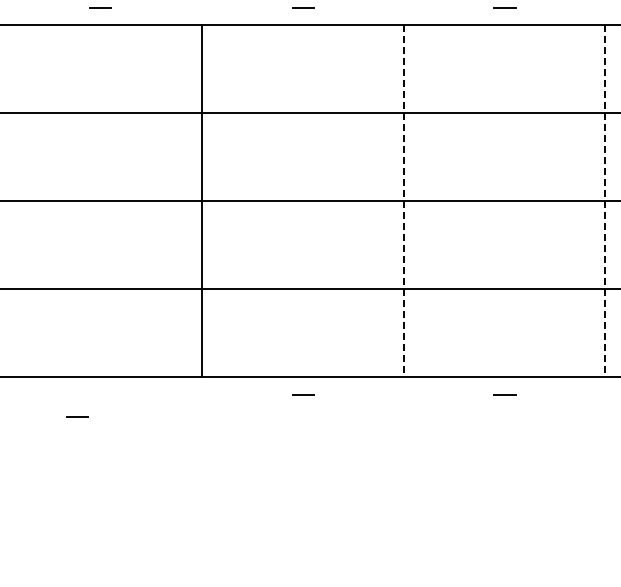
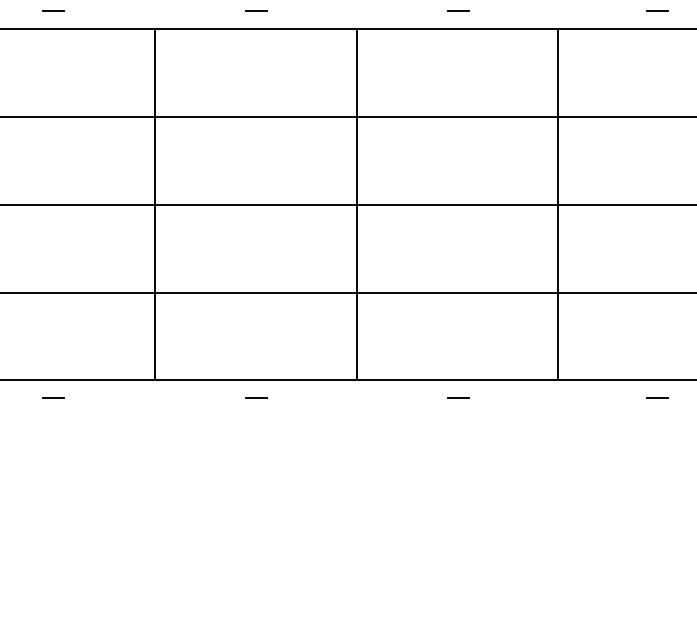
line: (404, 201) -> (357, 204), dashed -> solid
line: (605, 201) -> (558, 204), dashed -> solid
line: (77, 416) -> (53, 397), moved

